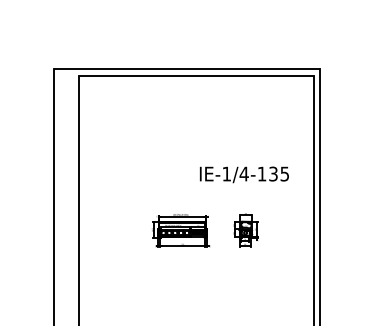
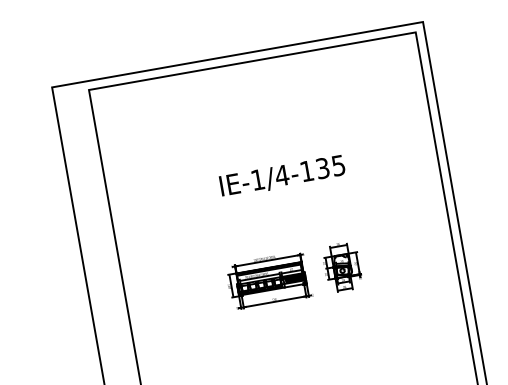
text: (244, 174) -> (282, 176), moved
part: (245, 230) -> (341, 267), moved

